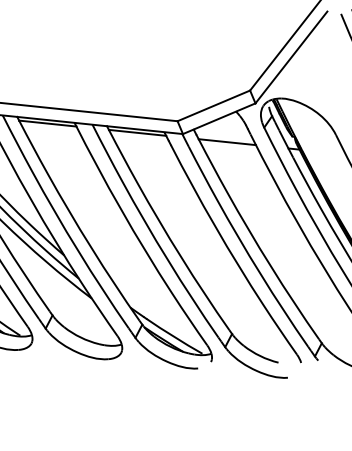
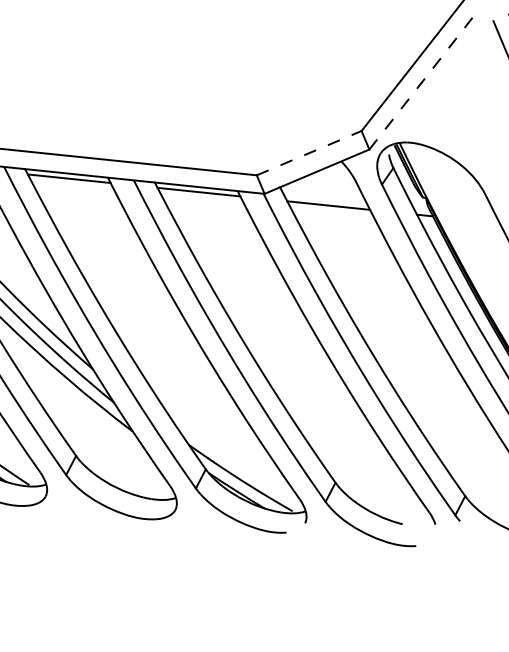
line: (291, 57) -> (421, 83), solid -> dashed
line: (214, 105) -> (310, 152), solid -> dashed

